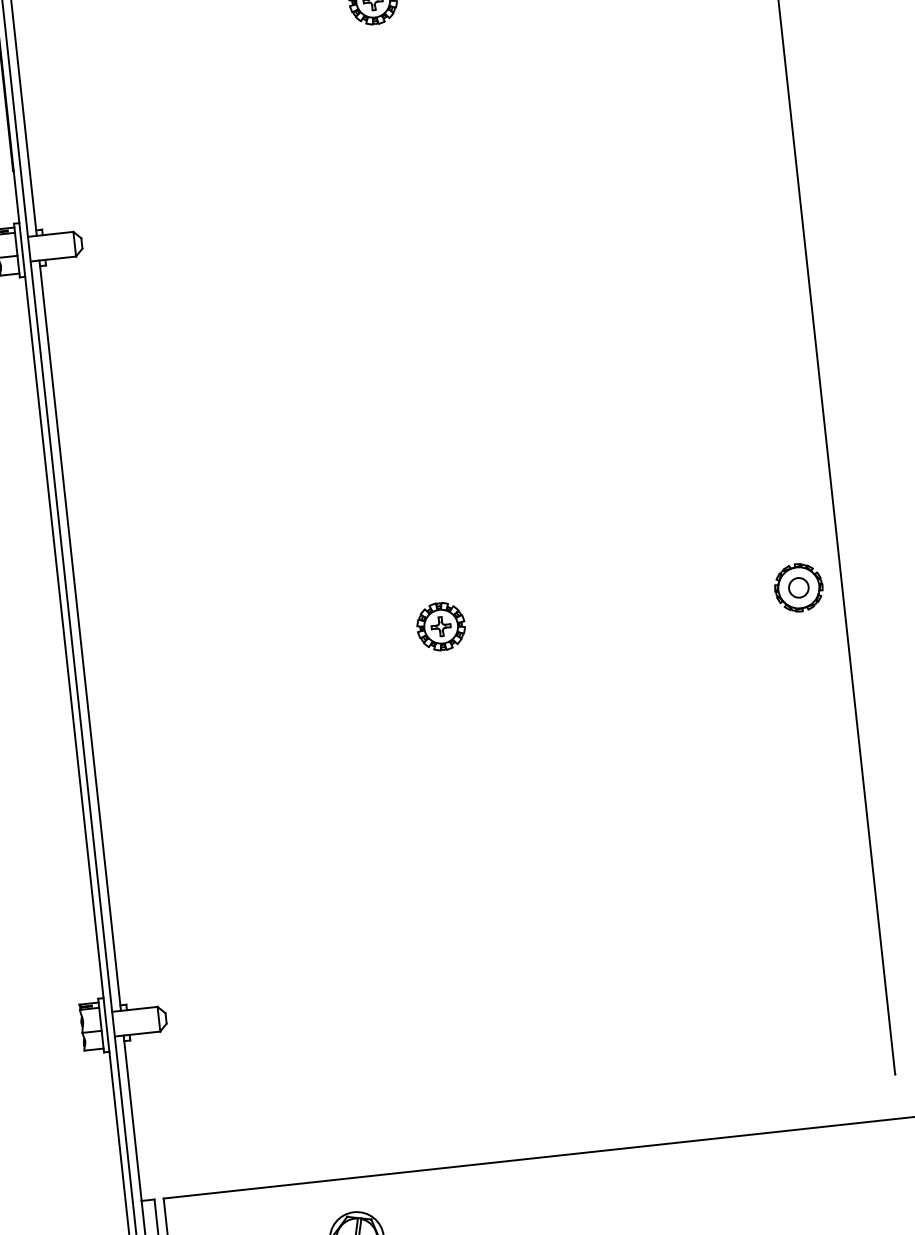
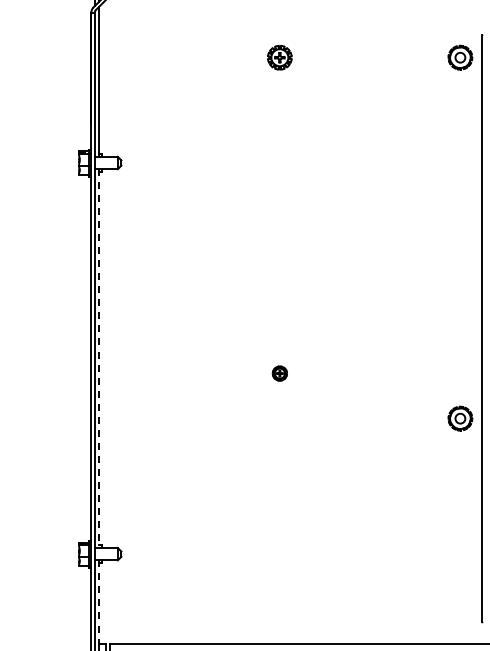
part: (799, 587) -> (460, 418), moved
part: (440, 626) -> (279, 373), size x0.6
line: (80, 637) -> (99, 359), solid -> dashed
line: (133, 1118) -> (99, 602), solid -> dashed

